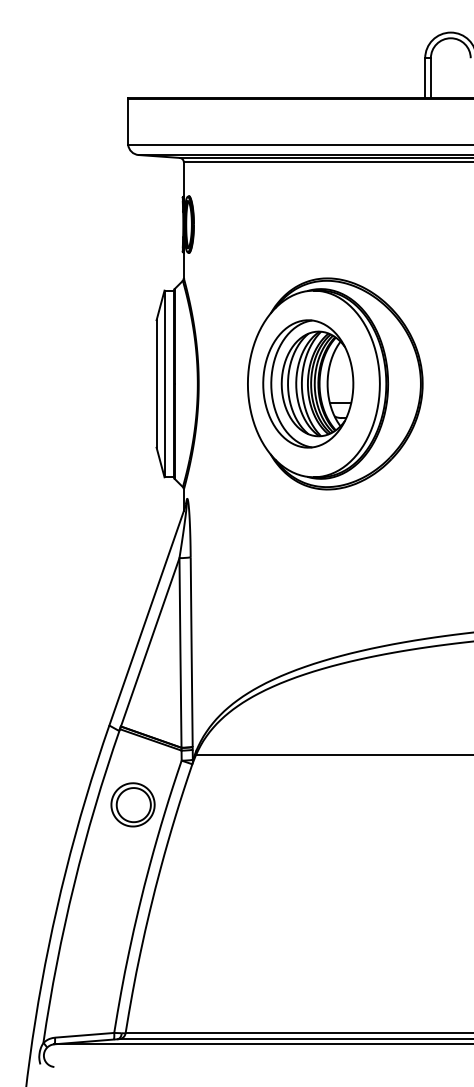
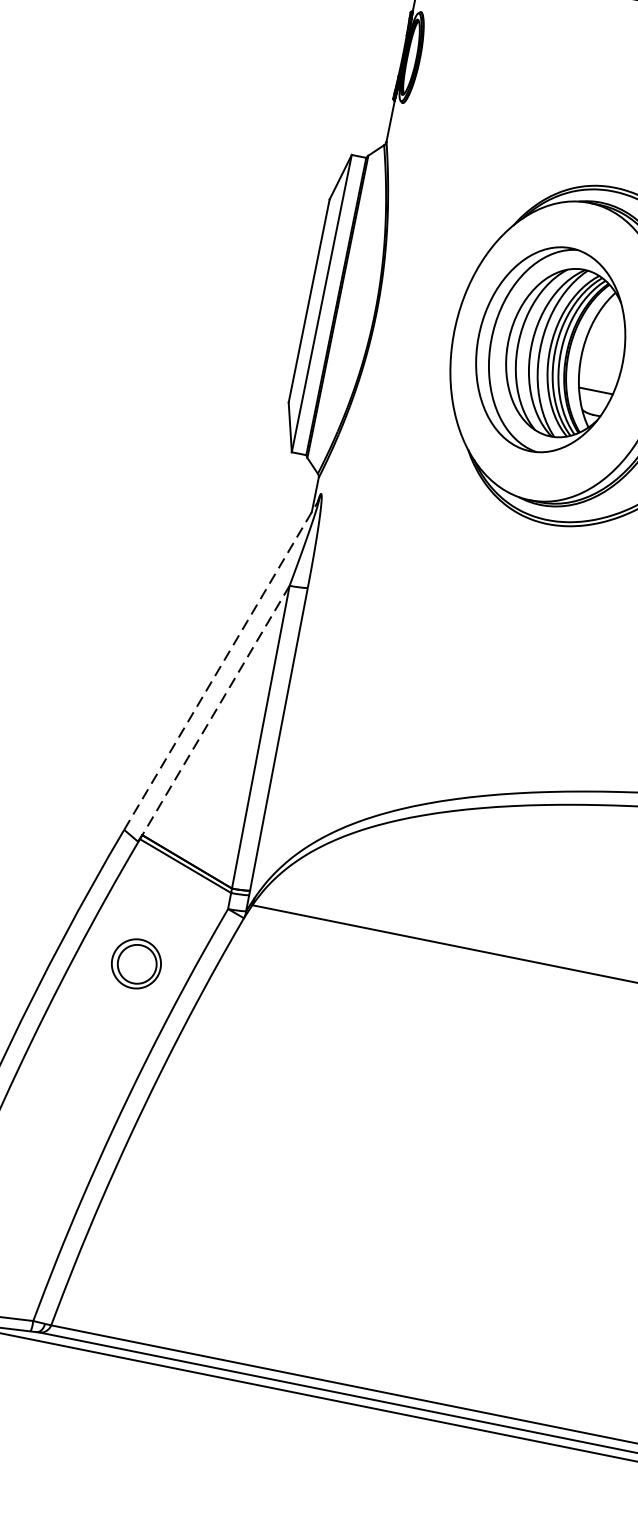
line: (148, 614) -> (222, 665), solid -> dashed
line: (150, 642) -> (216, 710), solid -> dashed
part: (132, 804) -> (135, 963), size x0.7

